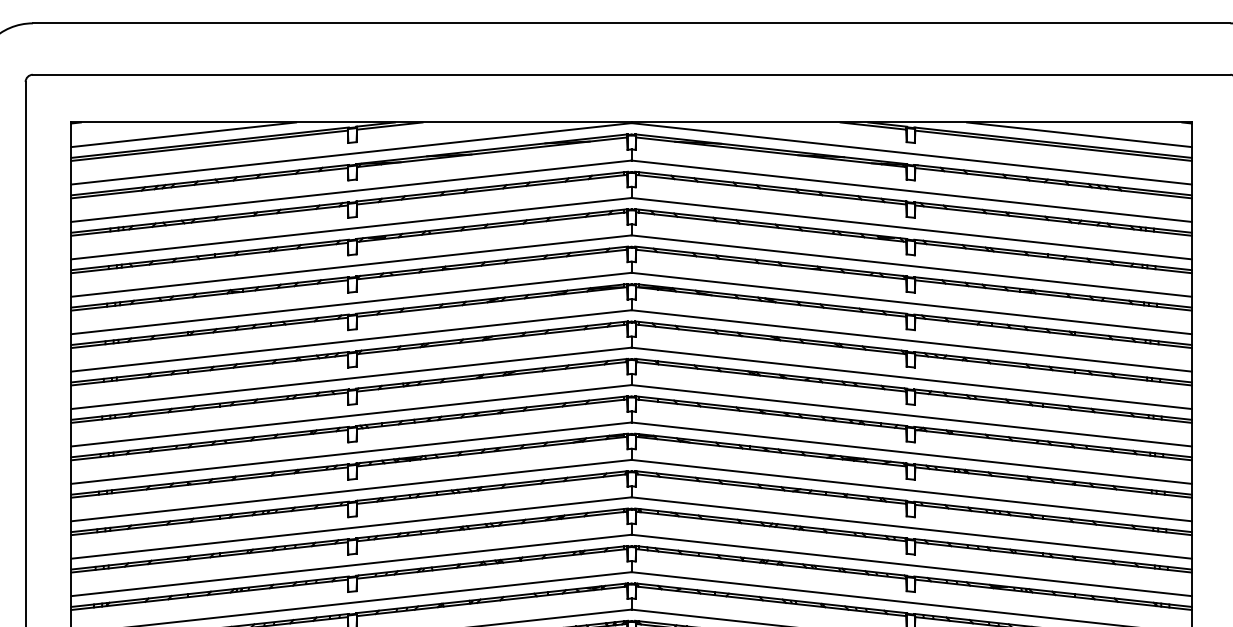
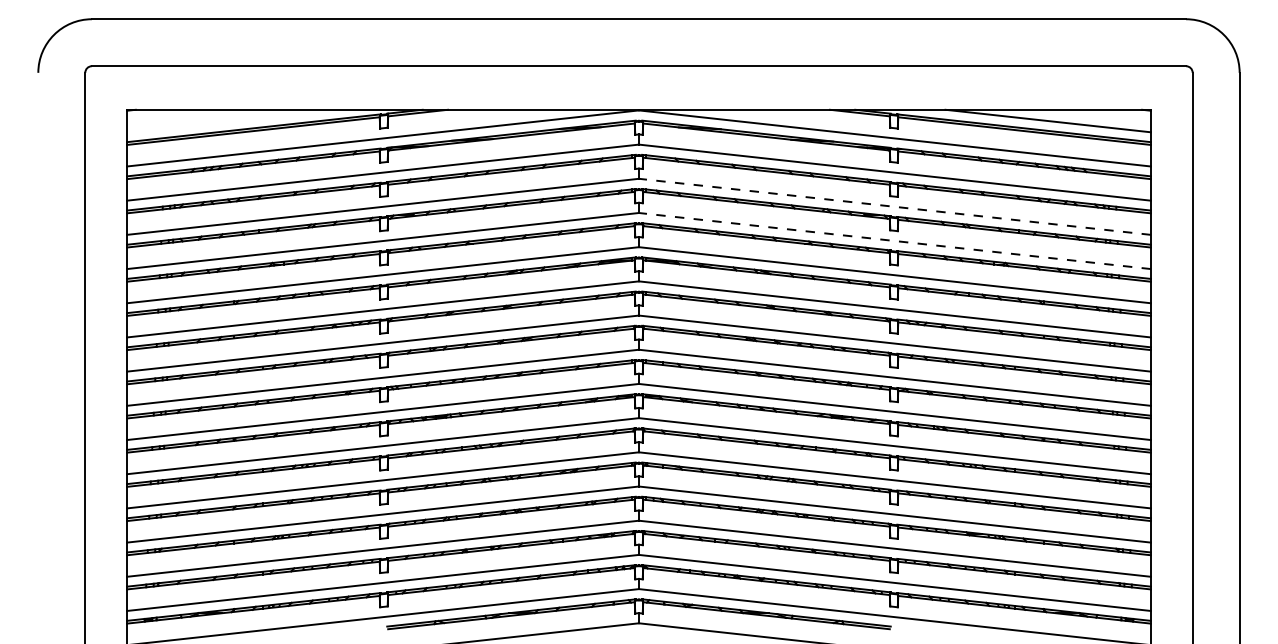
line: (183, 134) -> (229, 120), removed
line: (911, 228) -> (894, 206), solid -> dashed
line: (911, 266) -> (894, 241), solid -> dashed

